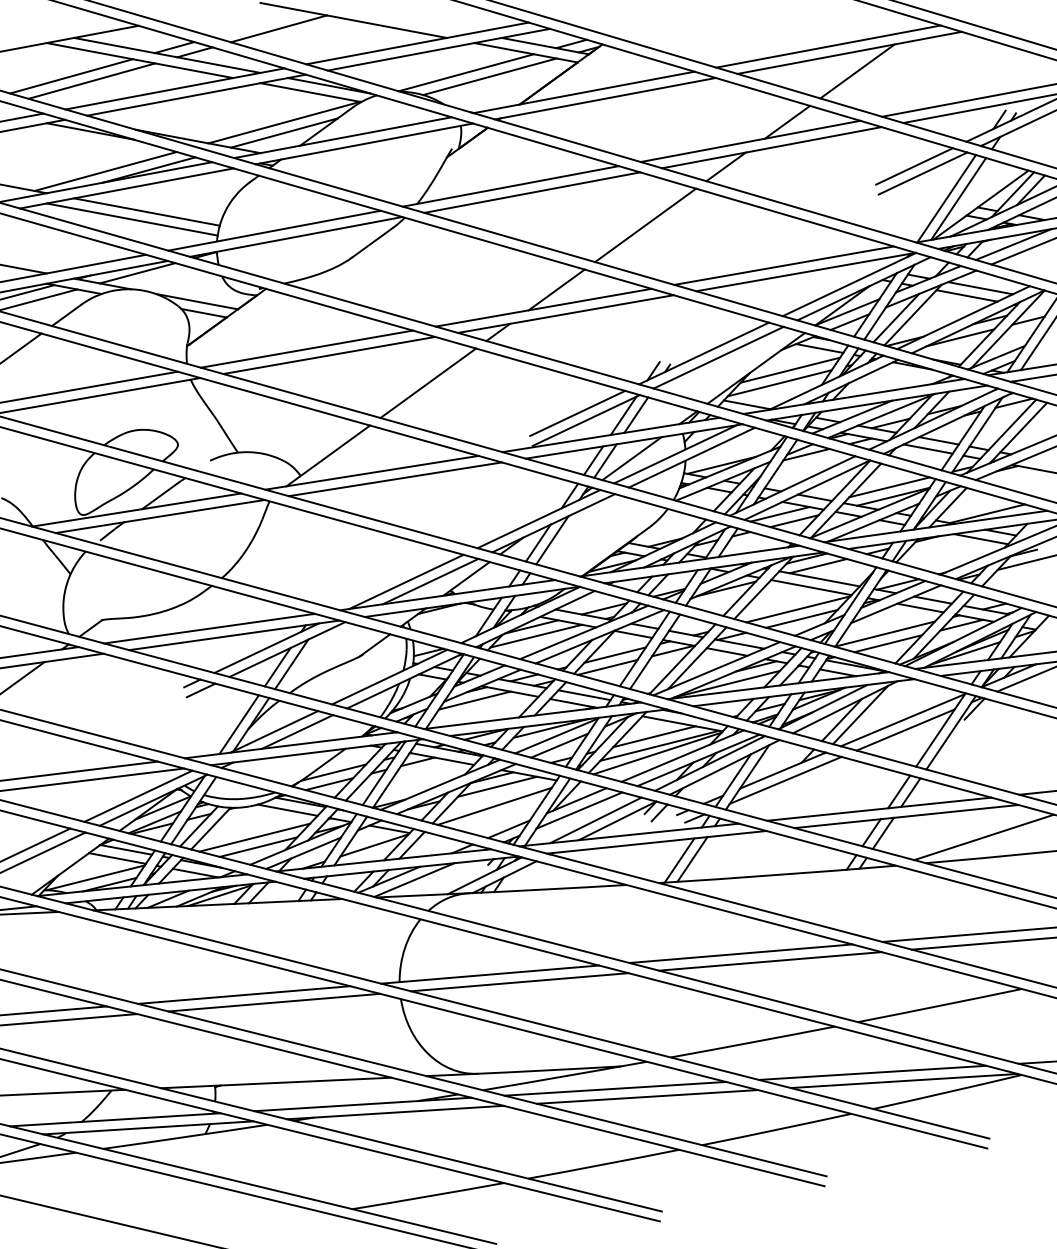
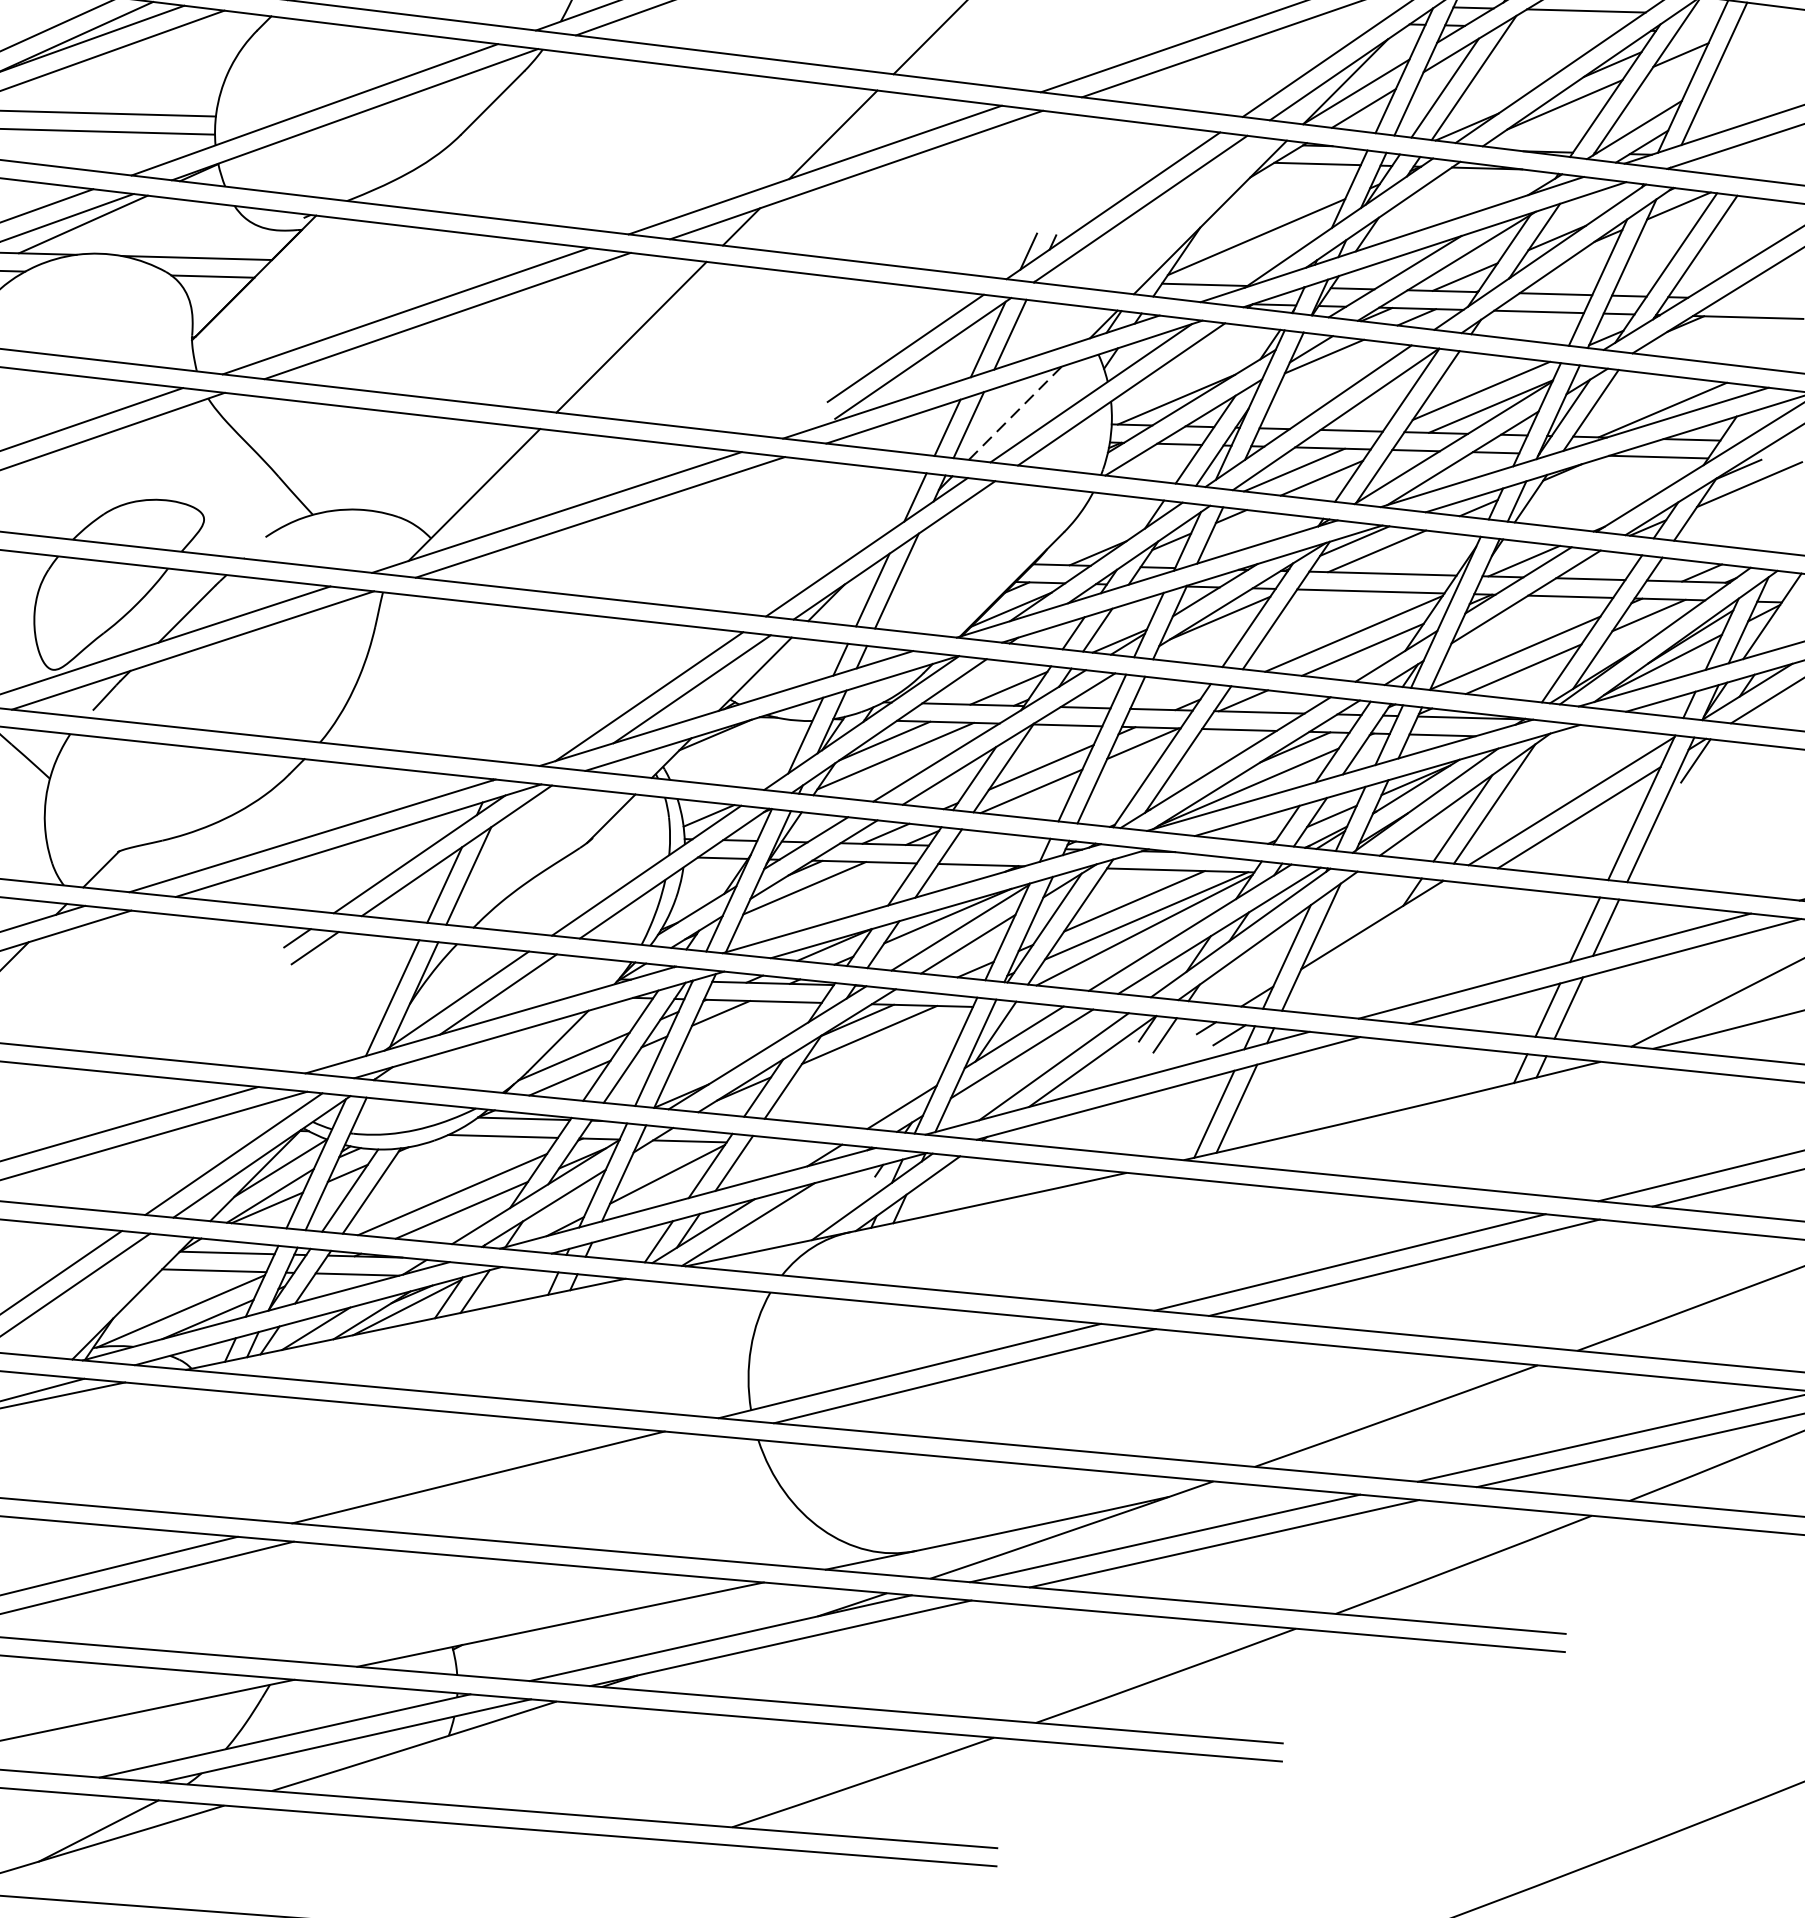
line: (966, 295) -> (1563, 27), removed
line: (790, 369) -> (1271, 209), removed
line: (632, 458) -> (1016, 412), solid -> dashed
line: (584, 695) -> (998, 847), removed
line: (785, 779) -> (1379, 940), removed
line: (494, 805) -> (869, 1069), removed
line: (274, 1002) -> (534, 1482), removed

